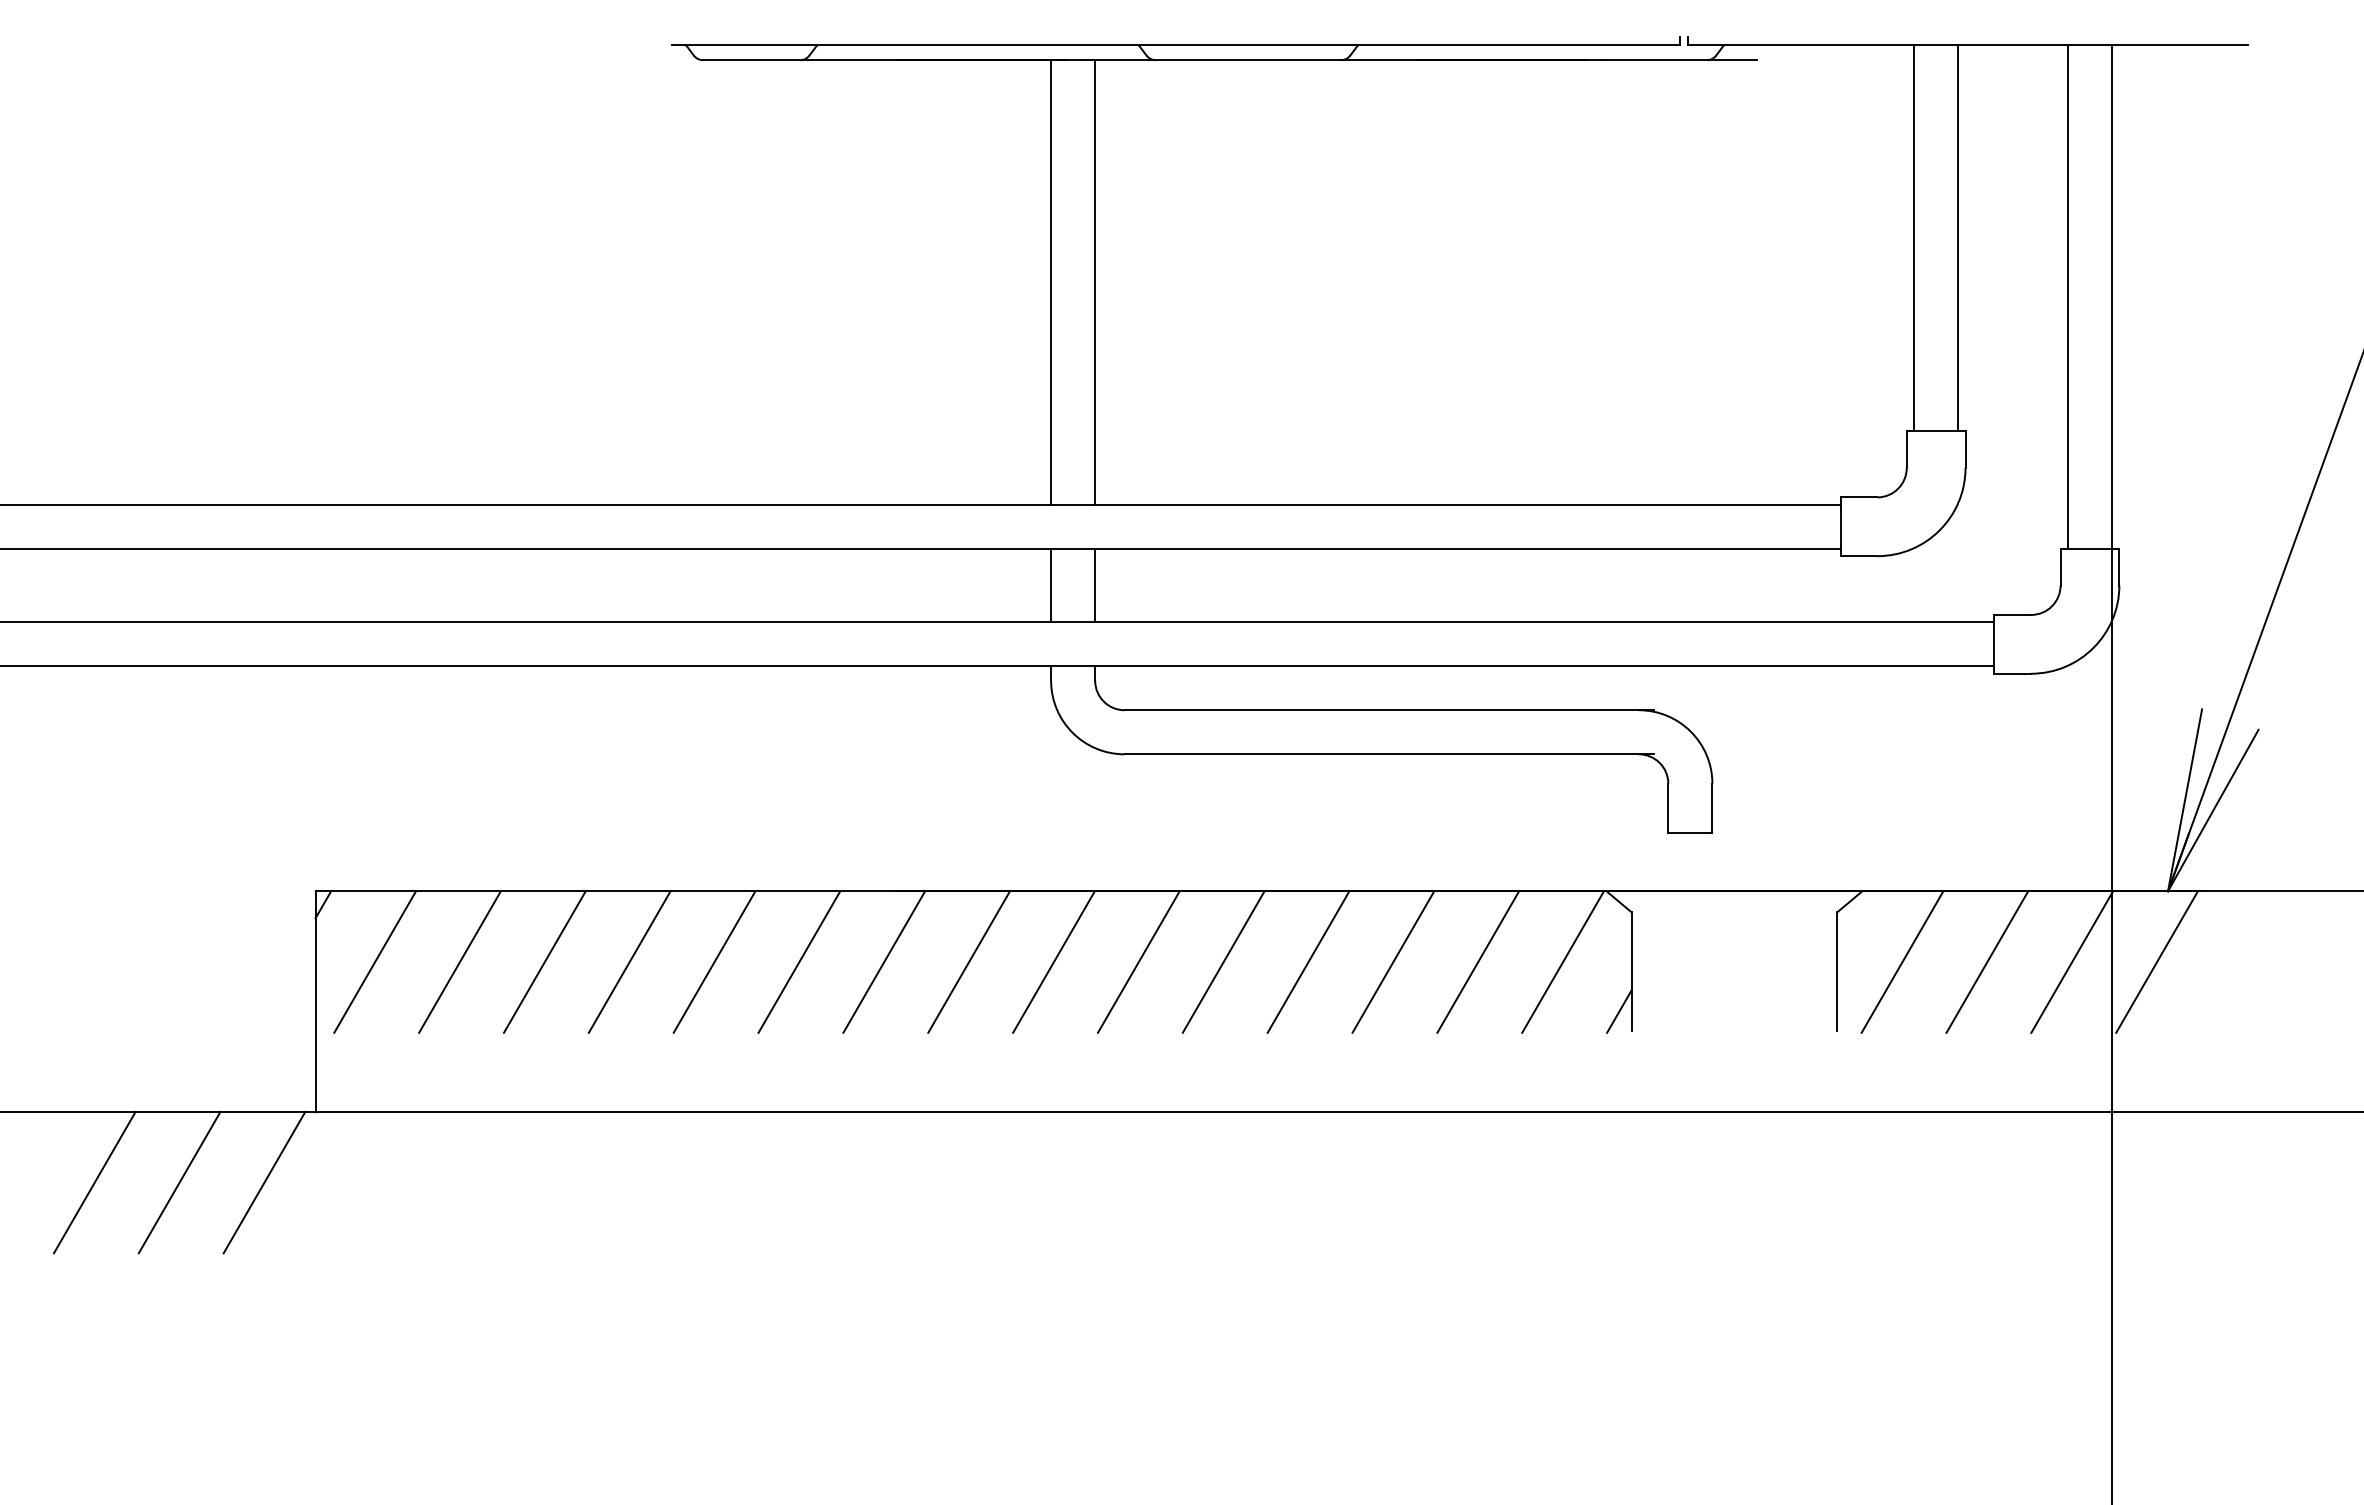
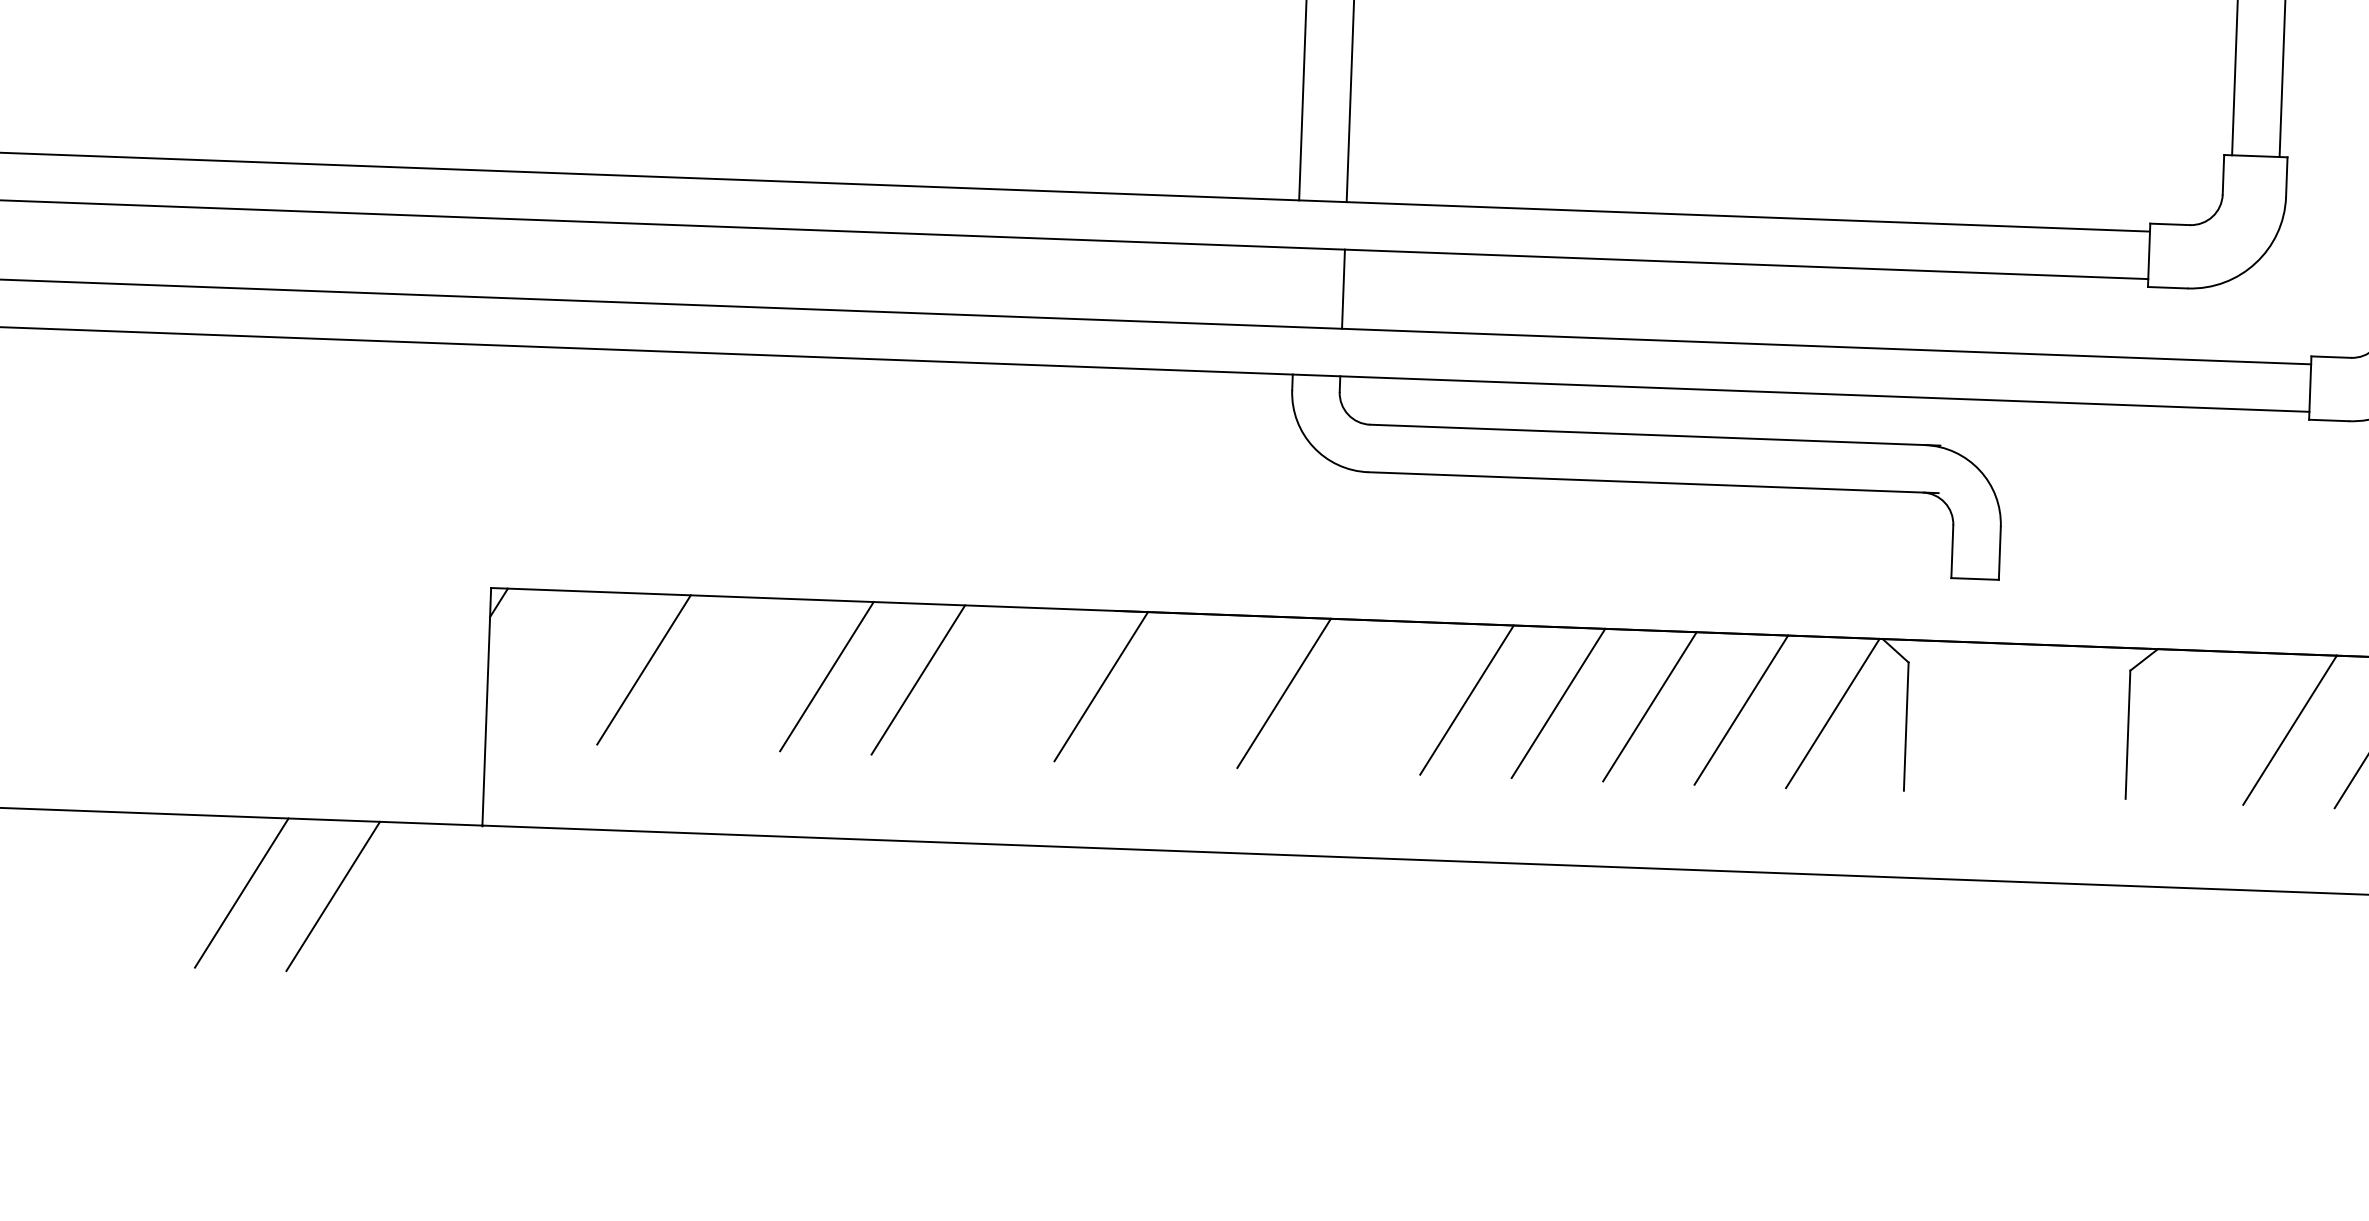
line: (1051, 585) -> (1296, 287), removed
line: (374, 961) -> (551, 665), removed
line: (544, 961) -> (735, 672), removed
line: (799, 961) -> (1009, 682), removed
line: (968, 961) -> (1192, 689), removed
line: (1138, 961) -> (1375, 696), removed
line: (1902, 961) -> (2198, 726), removed
line: (1619, 1011) -> (1891, 768), removed
line: (264, 1182) -> (424, 899), removed

